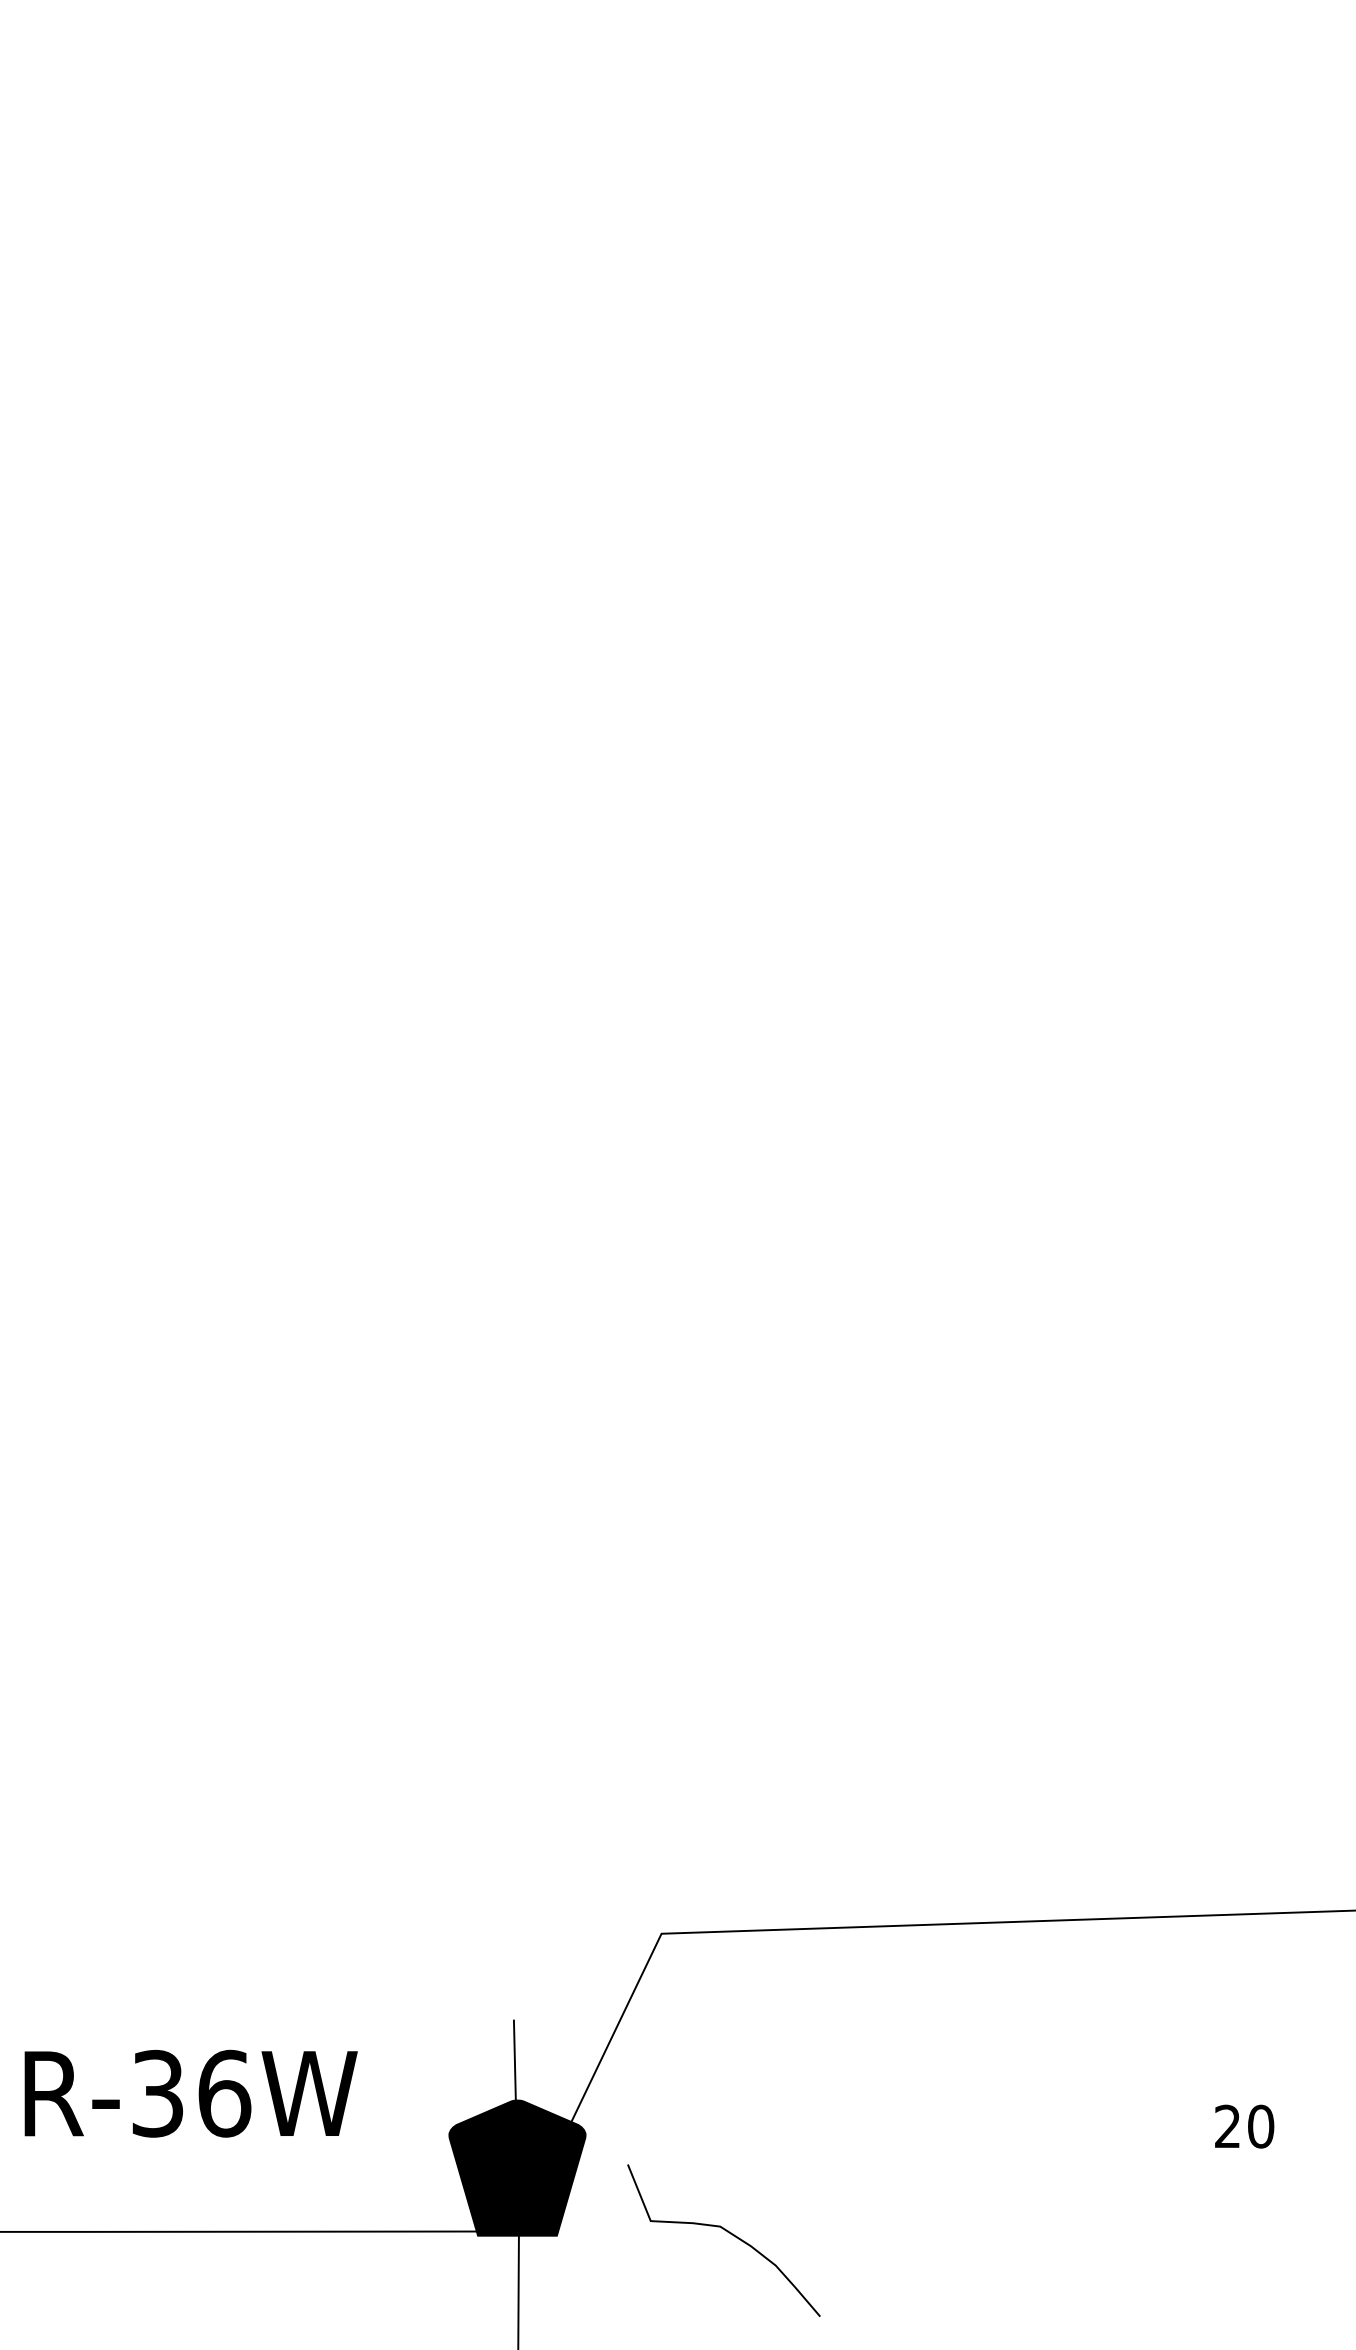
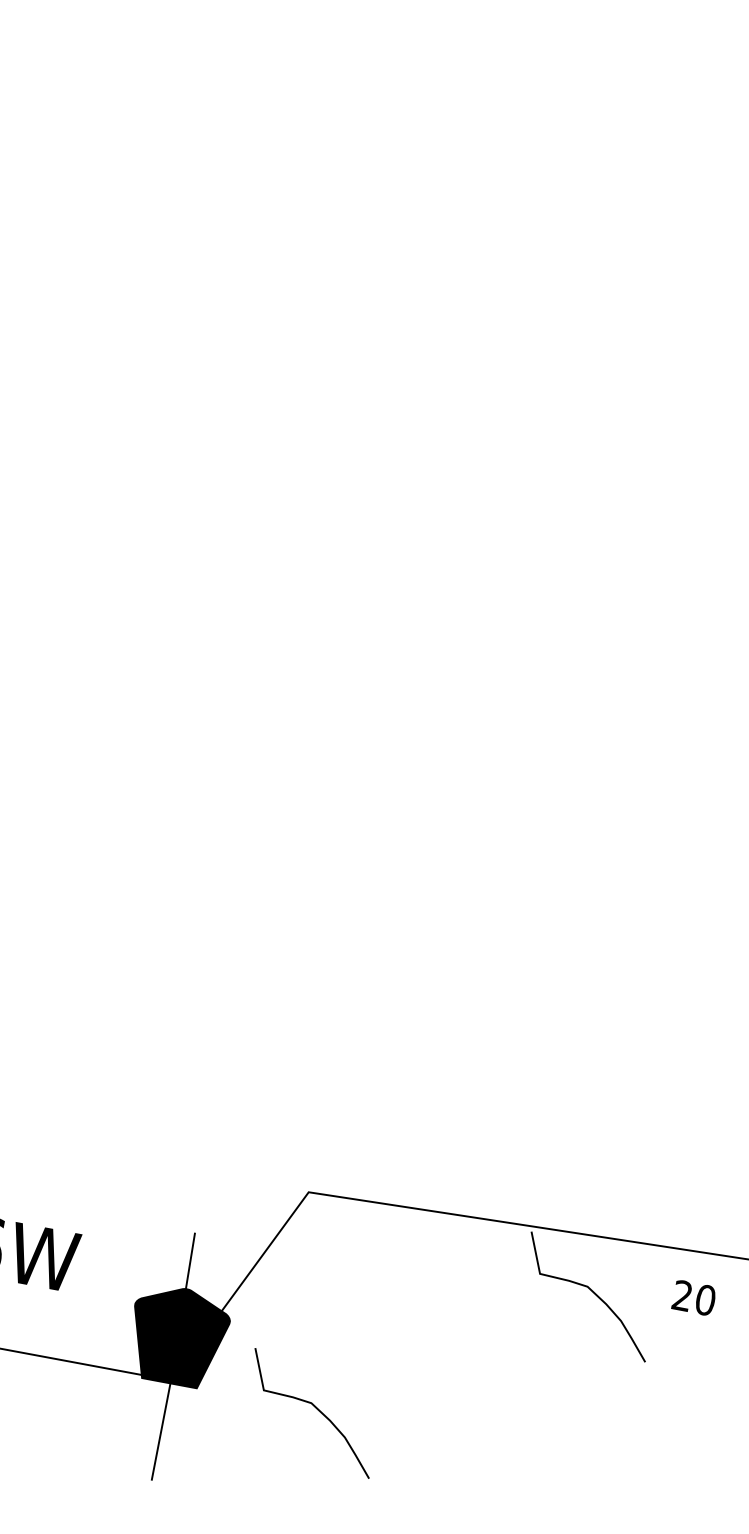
curve: (1081, 1998) -> (591, 1291), added
text: (1244, 2126) -> (694, 1297), moved

